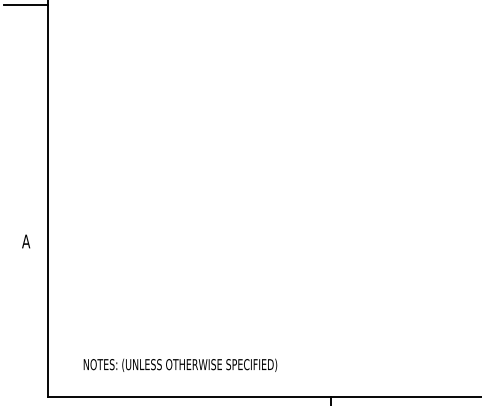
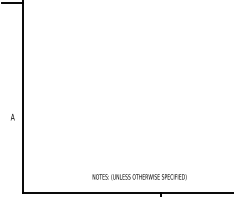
text: (180, 365) -> (139, 177), moved

